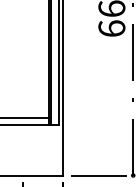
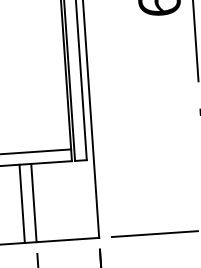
line: (15, 150) -> (22, 203), added
line: (23, 150) -> (34, 202), added

